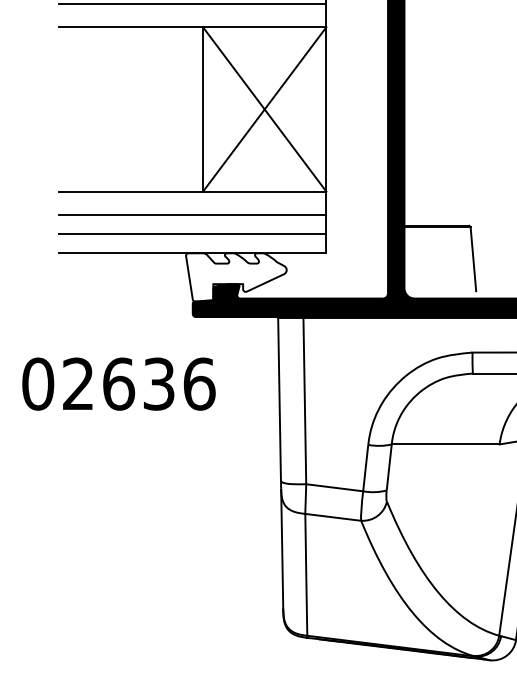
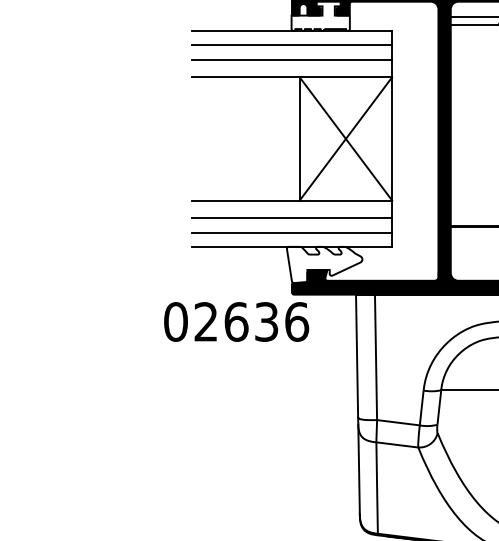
text: (118, 383) -> (236, 321), moved

